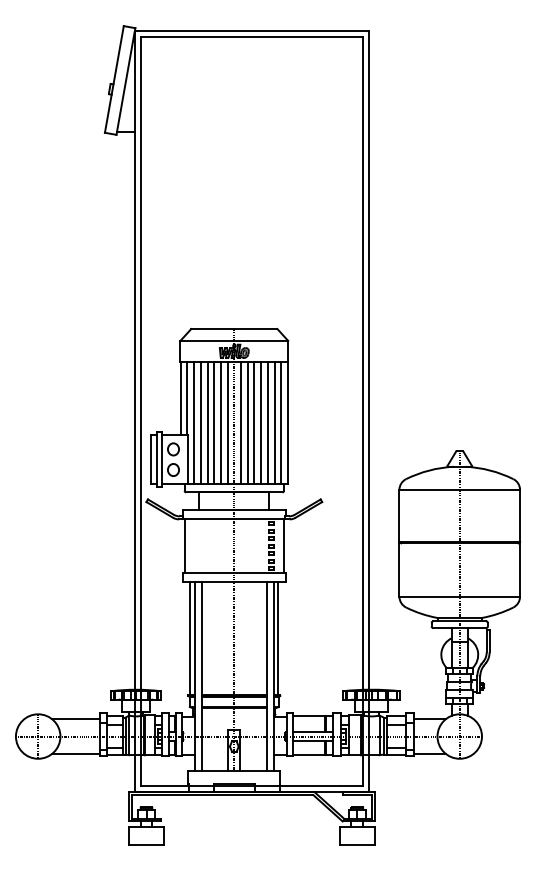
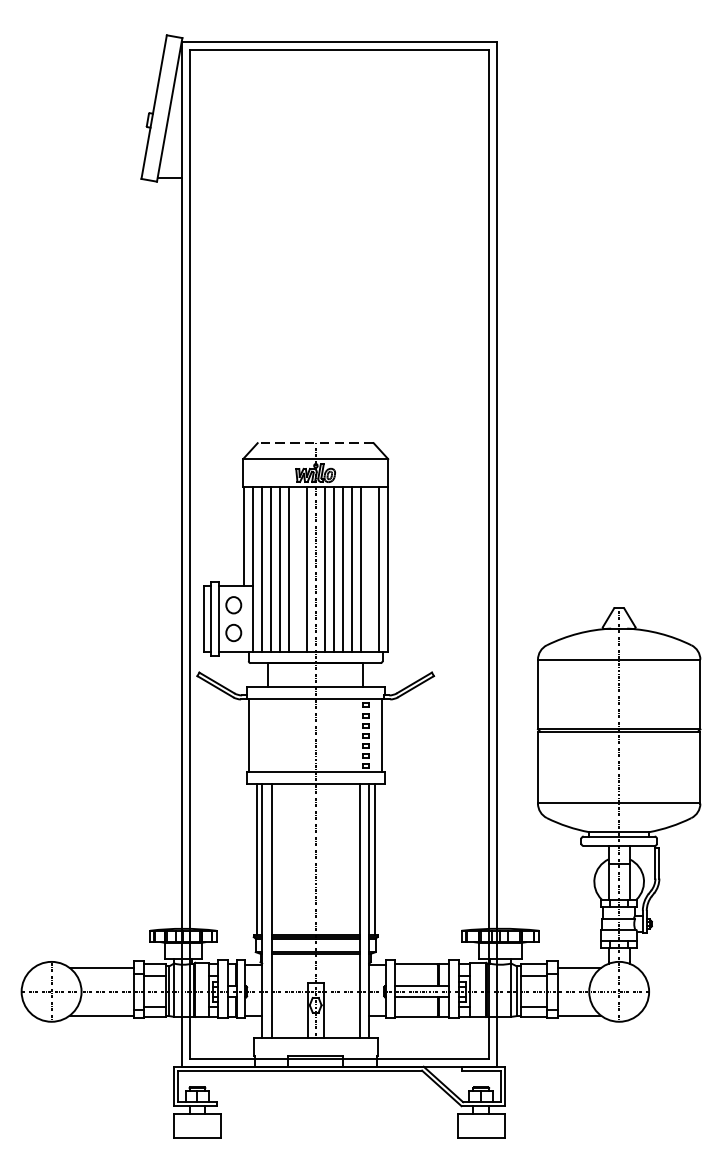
line: (233, 329) -> (314, 443), solid -> dashed
line: (220, 422) -> (297, 568), removed
line: (274, 422) -> (369, 568), removed

